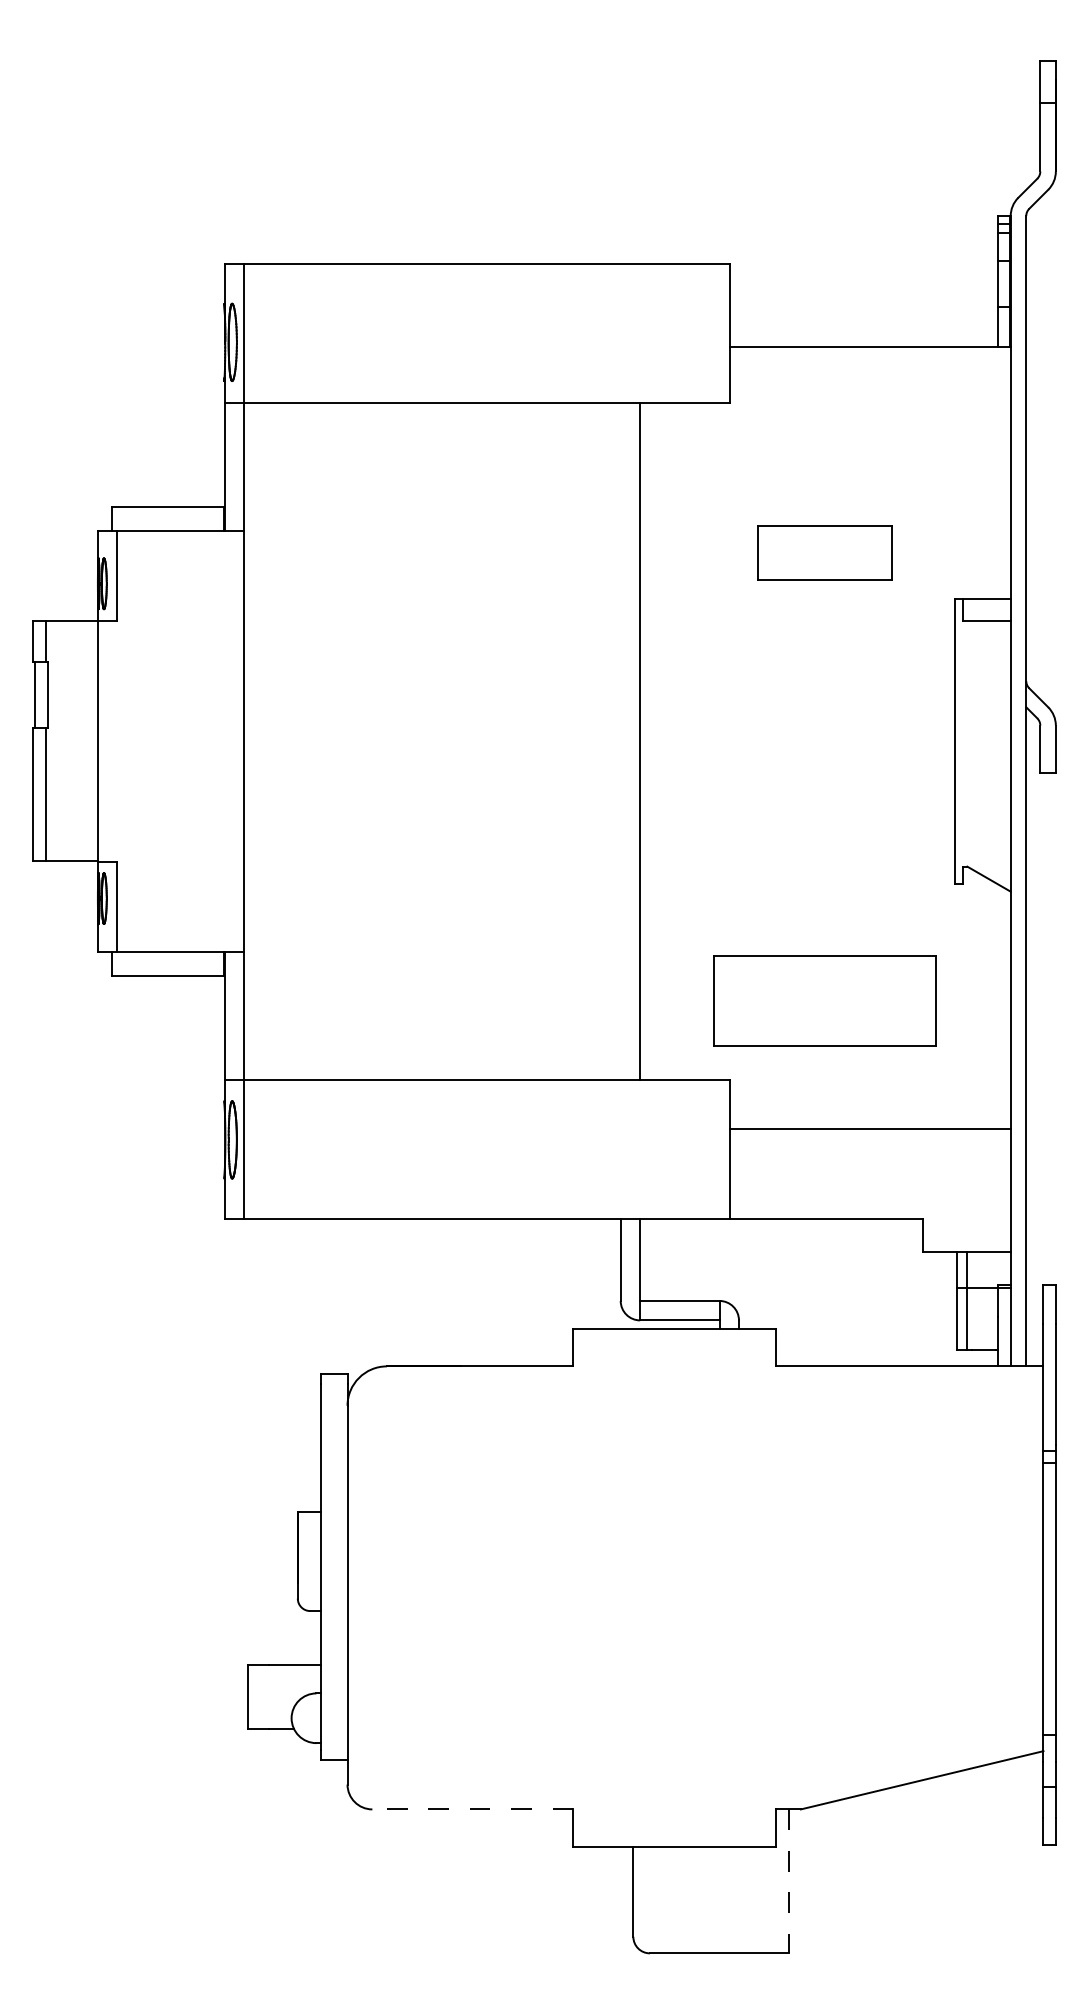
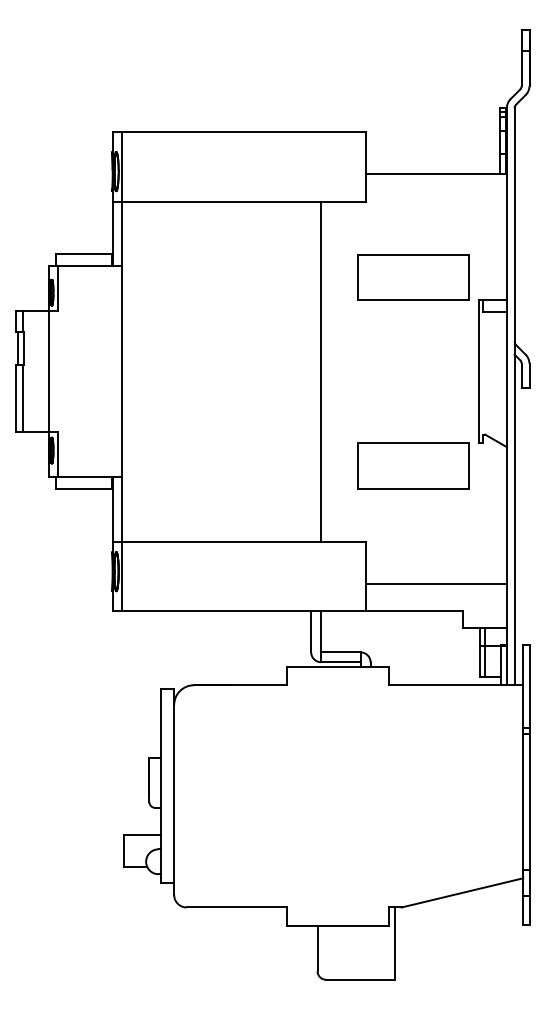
part: (824, 553) -> (413, 277), size x1.67
part: (824, 1000) -> (413, 465), moved
line: (870, 1129) -> (436, 584), moved
line: (471, 1809) -> (236, 907), dashed -> solid
line: (788, 1883) -> (395, 944), dashed -> solid

